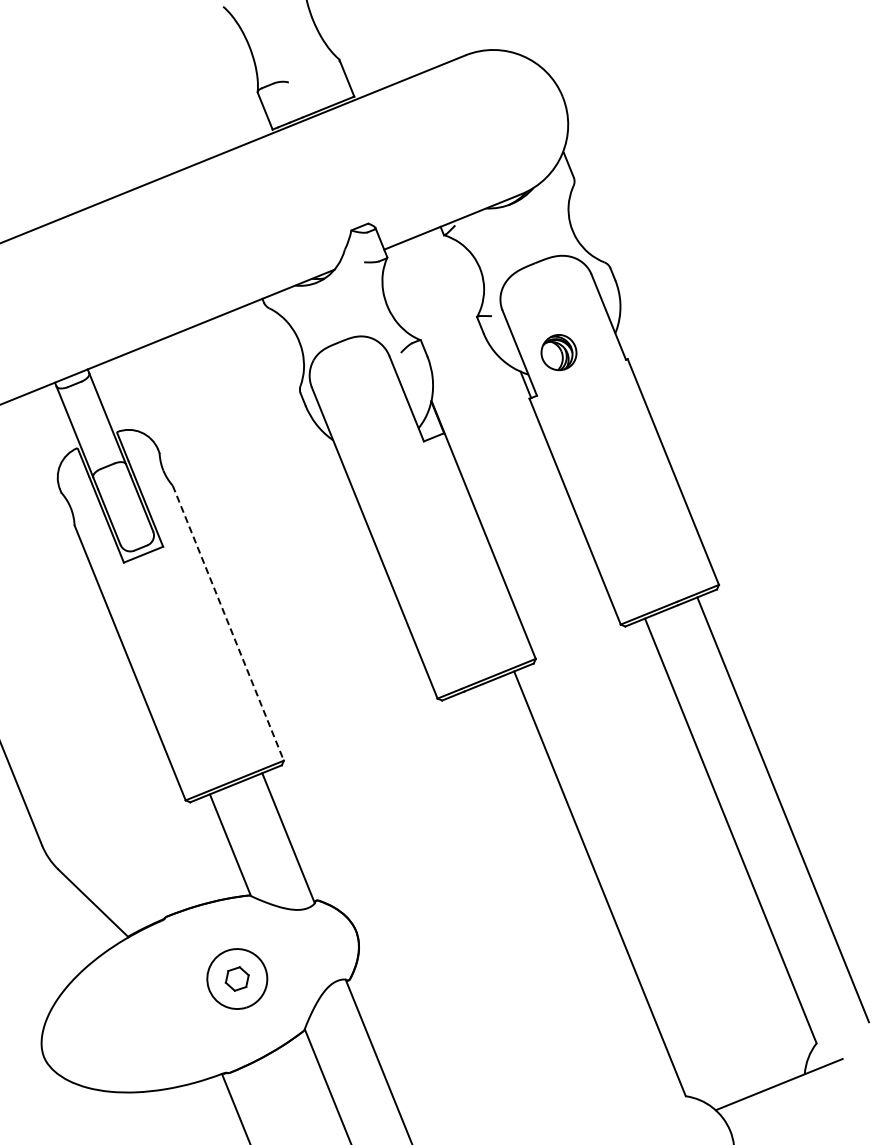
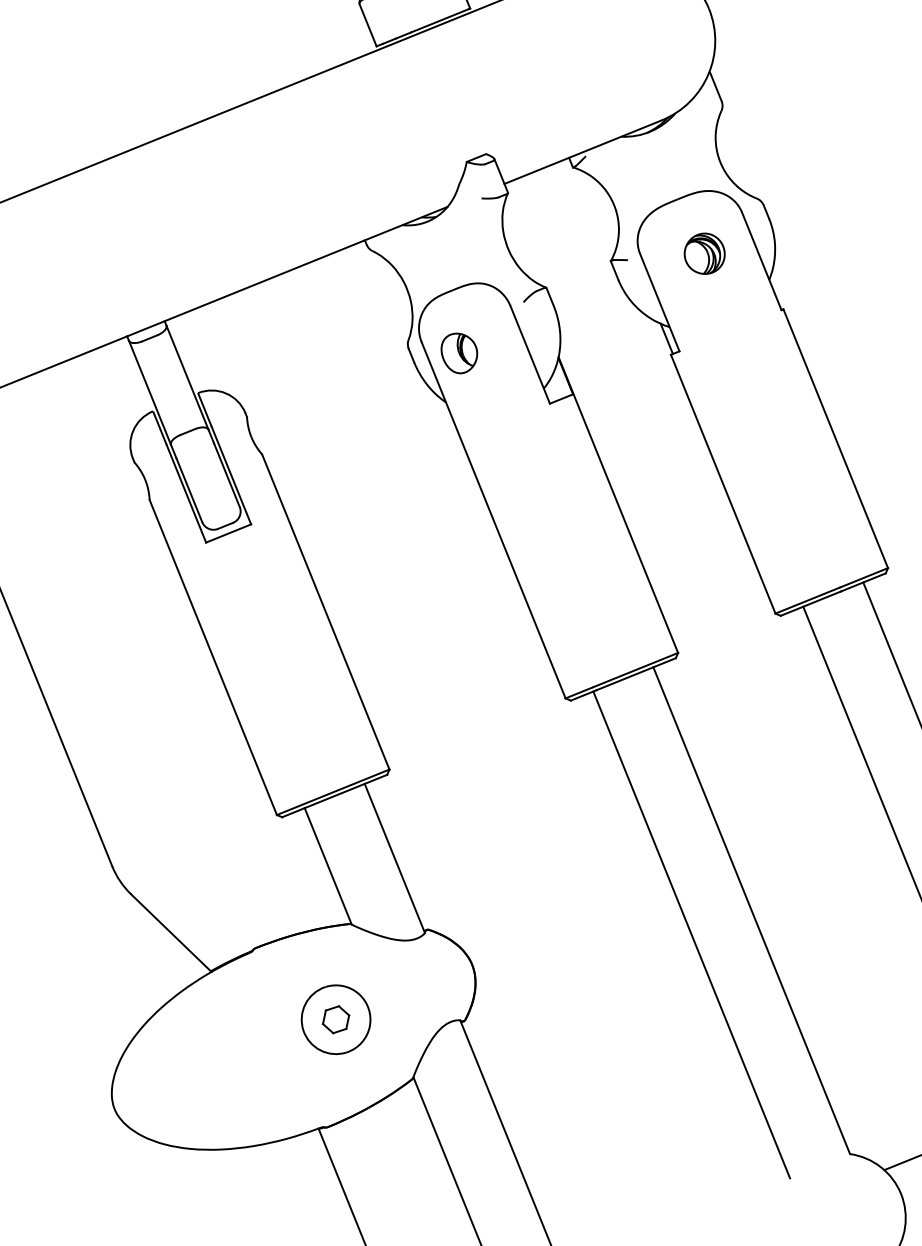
part: (558, 352) -> (704, 253), moved
part: (344, 397) -> (458, 353), added
line: (228, 623) -> (326, 612), dashed -> solid
line: (547, 904) -> (691, 934), added

